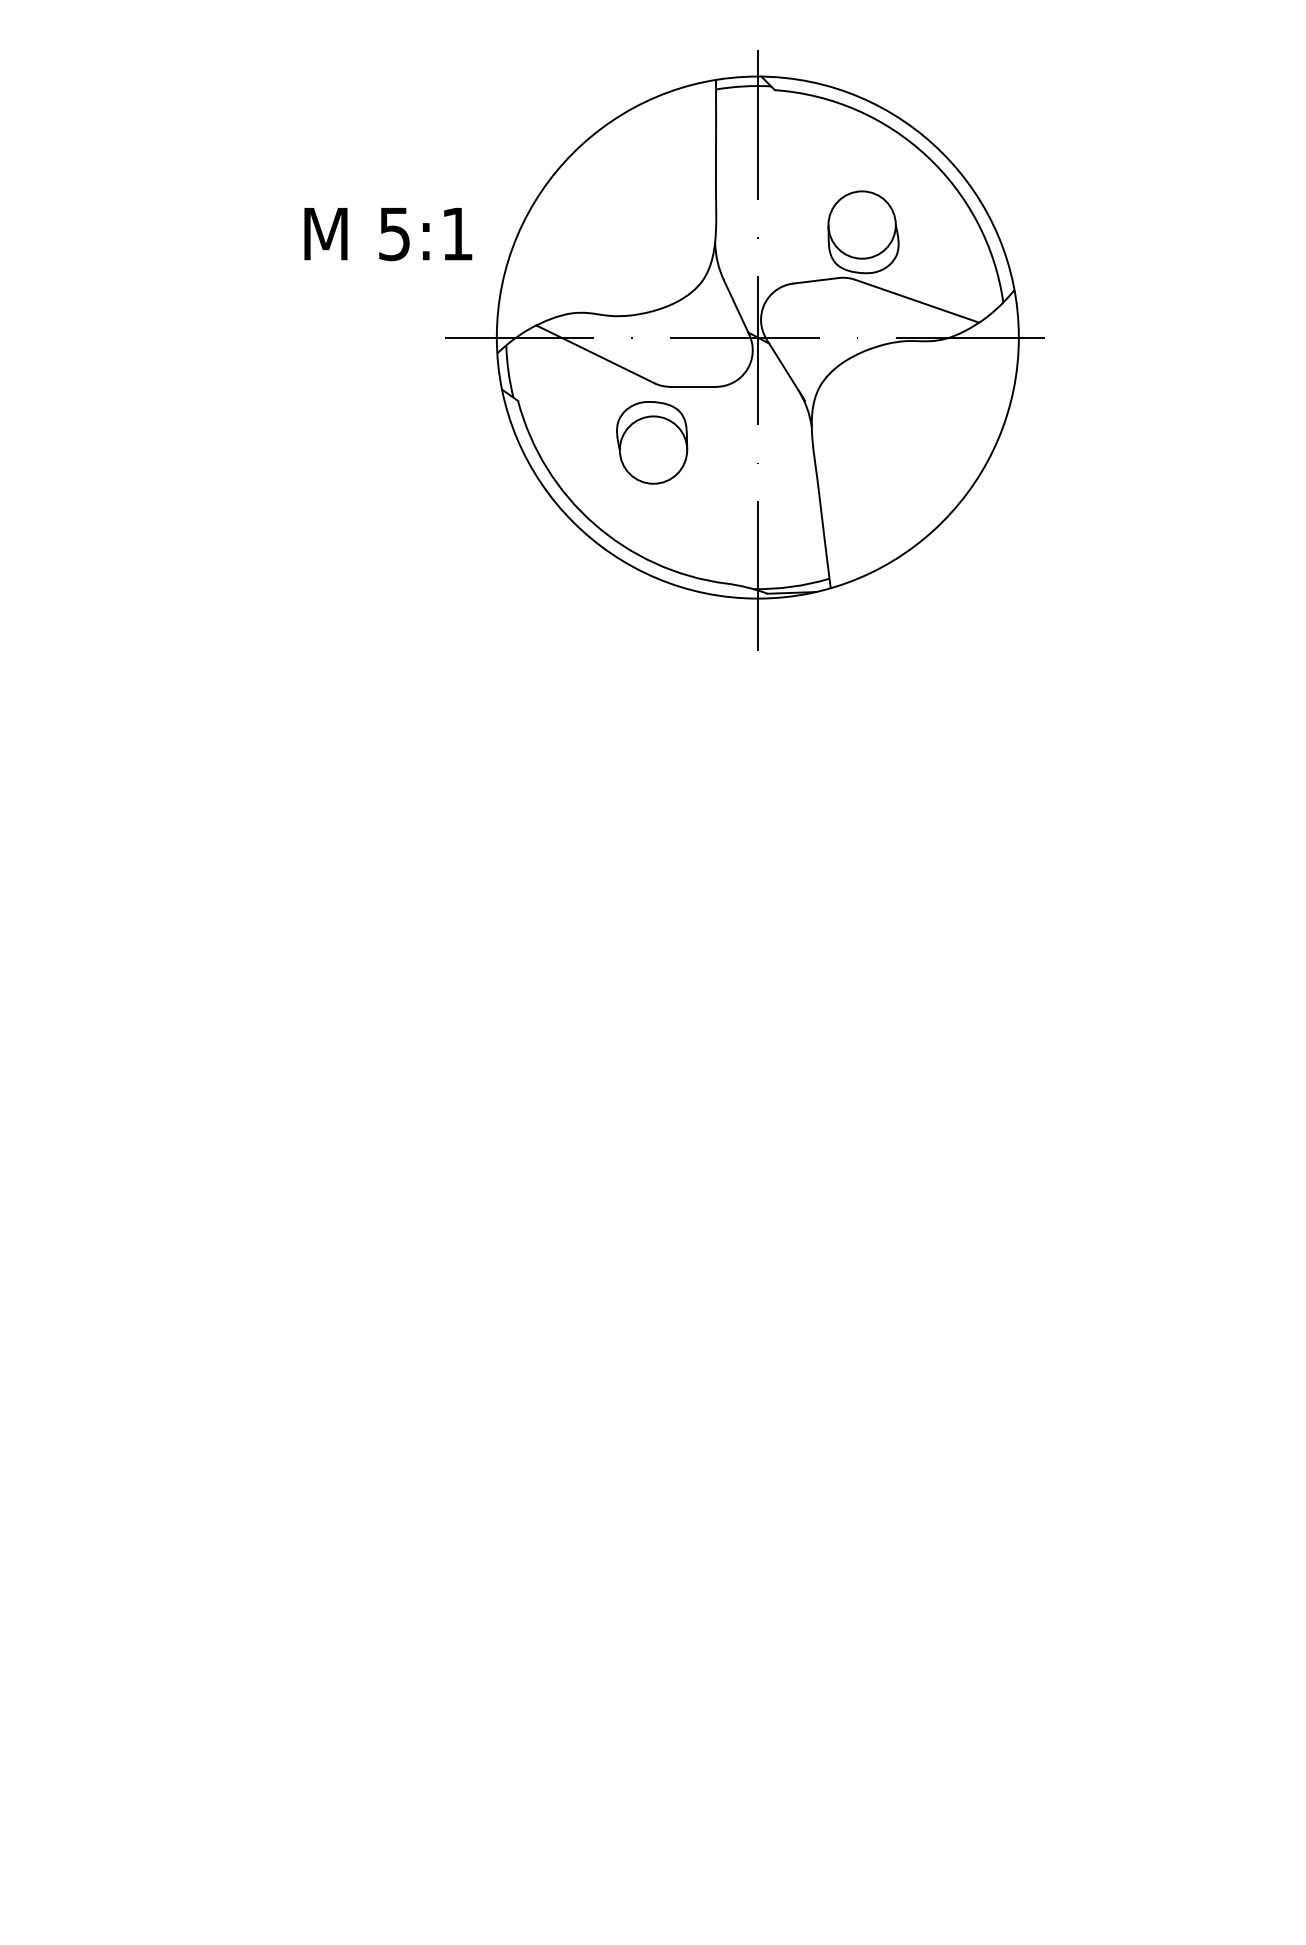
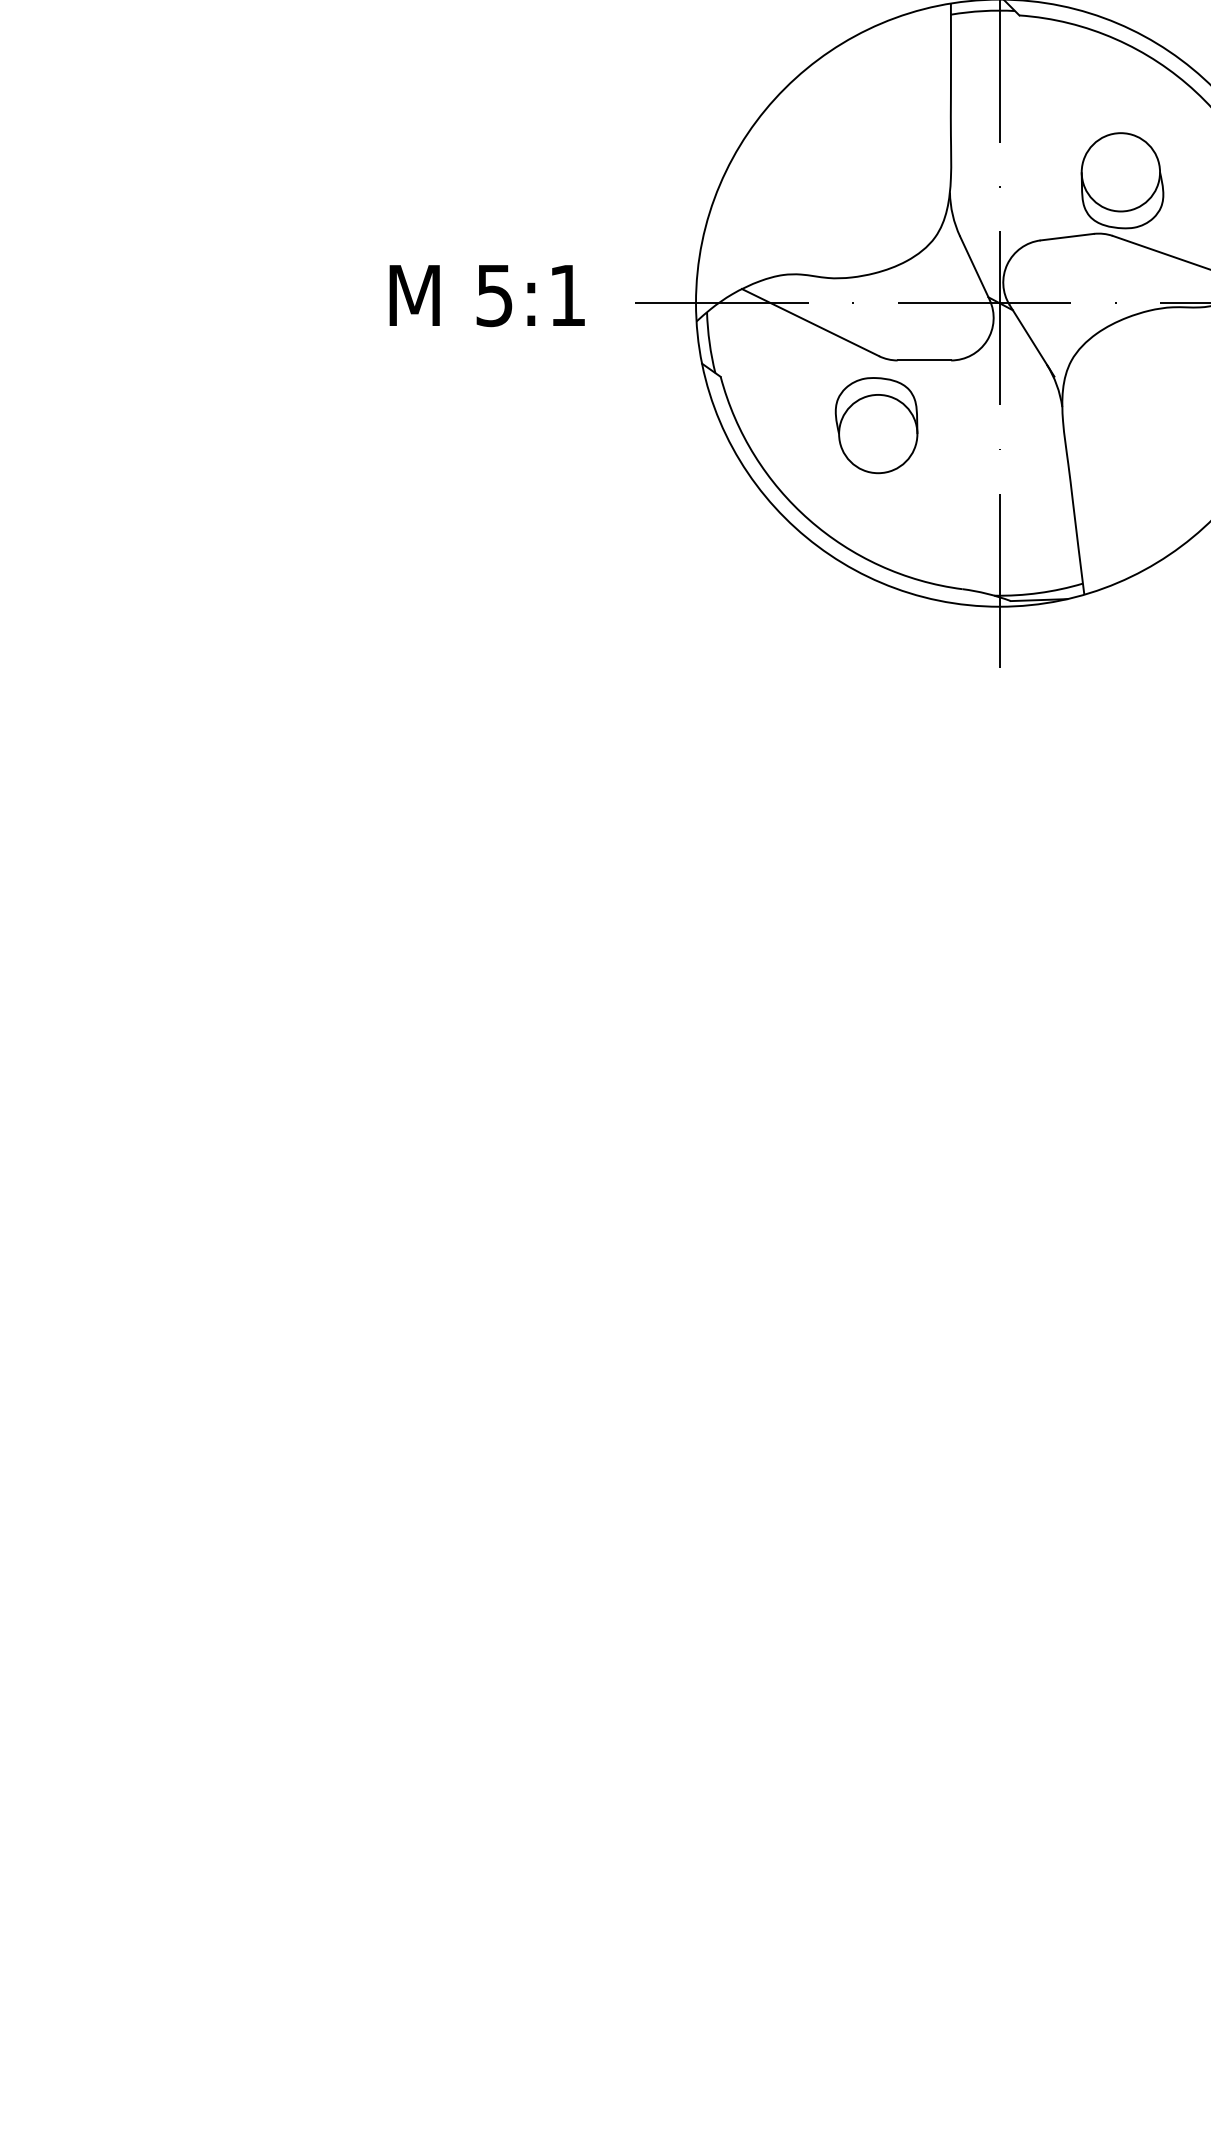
text: (388, 234) -> (487, 296), moved

